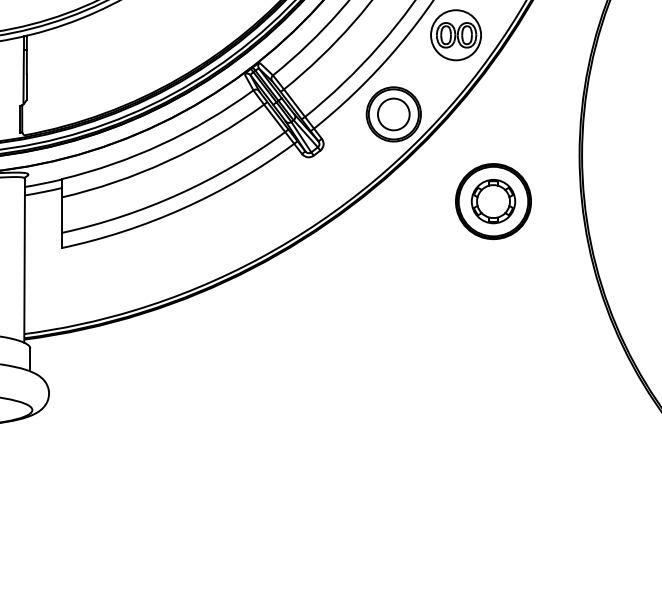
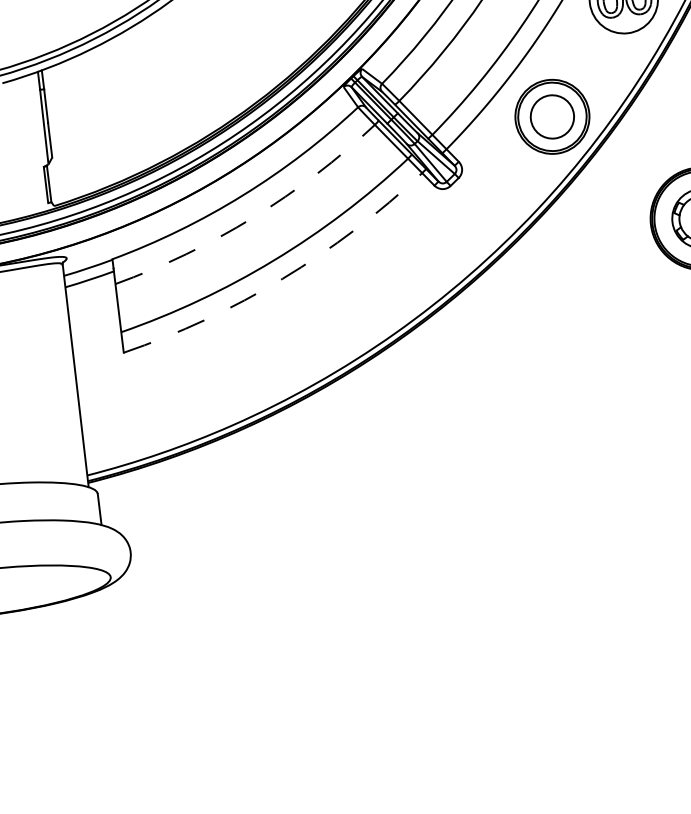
arc: (167, 161) -> (253, 217), solid -> dashed
arc: (183, 208) -> (282, 278), solid -> dashed

